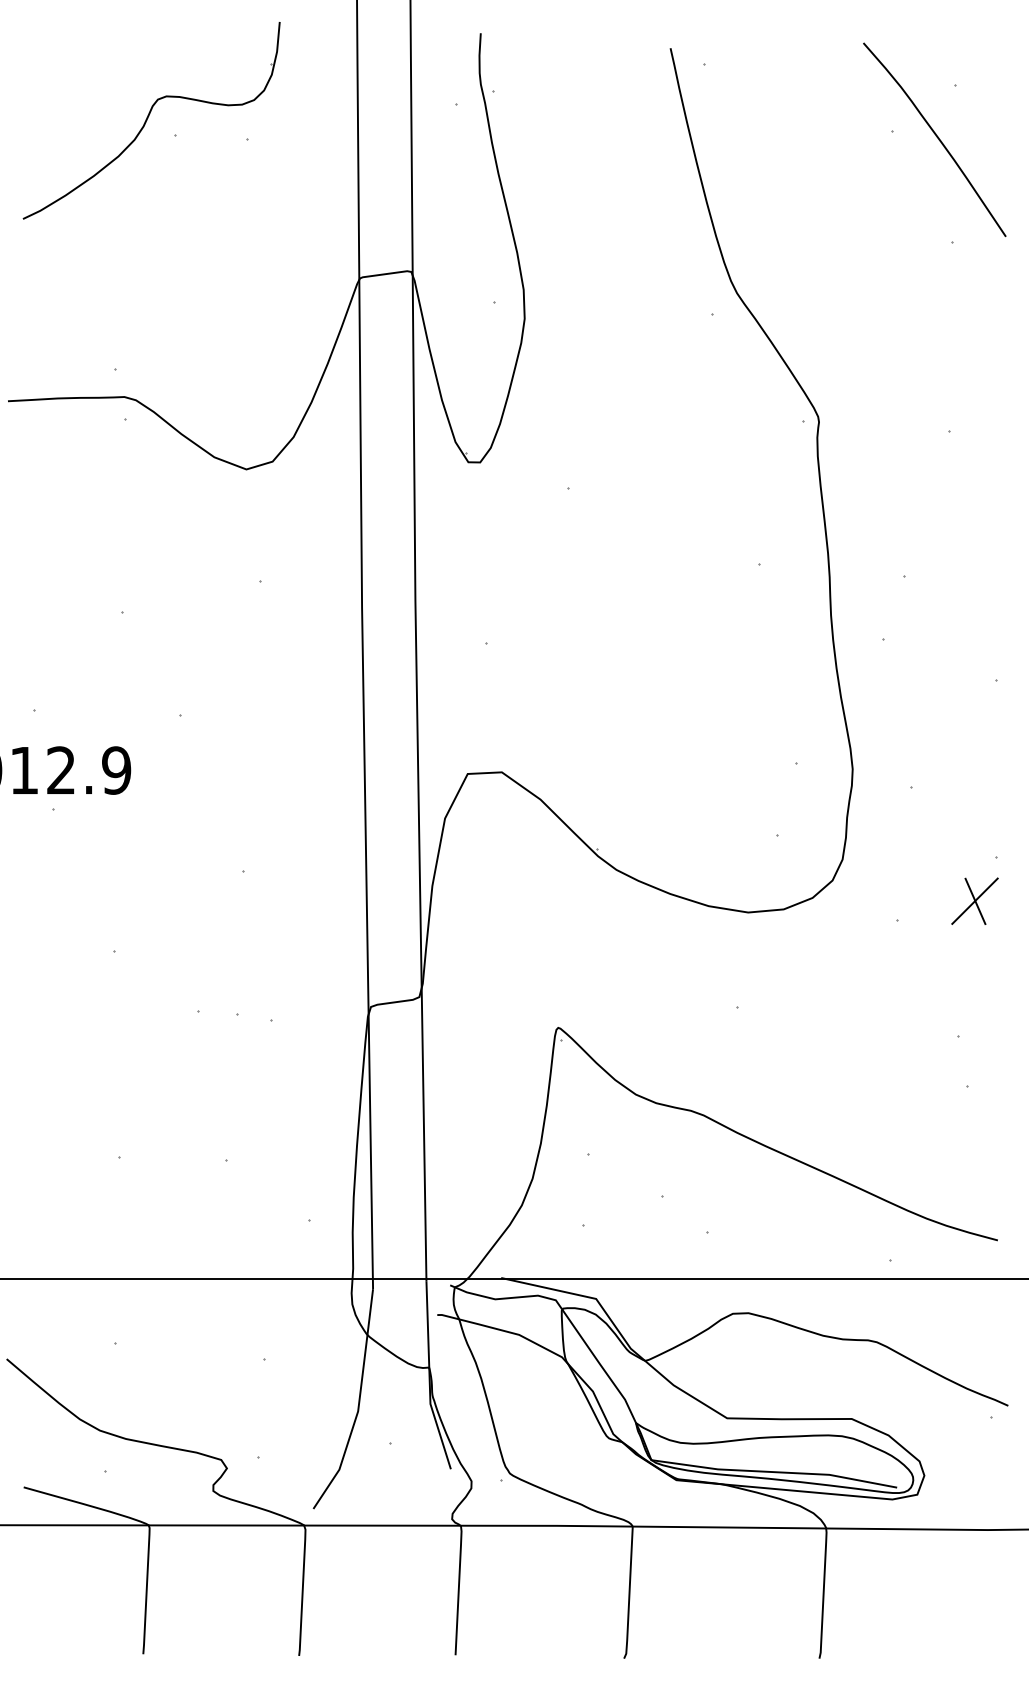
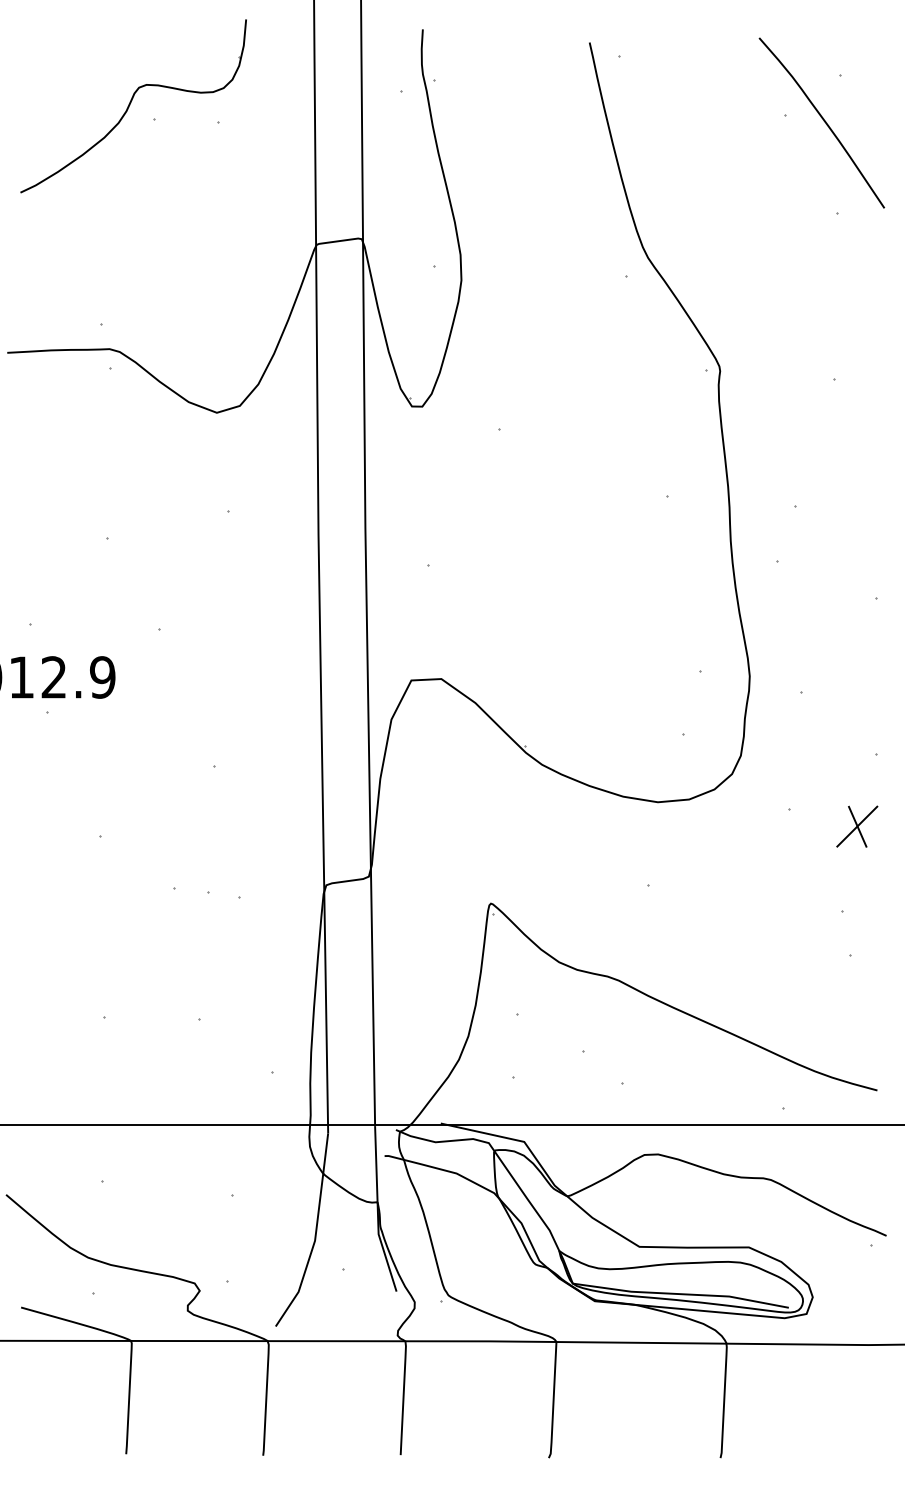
part: (974, 900) -> (856, 825), moved

